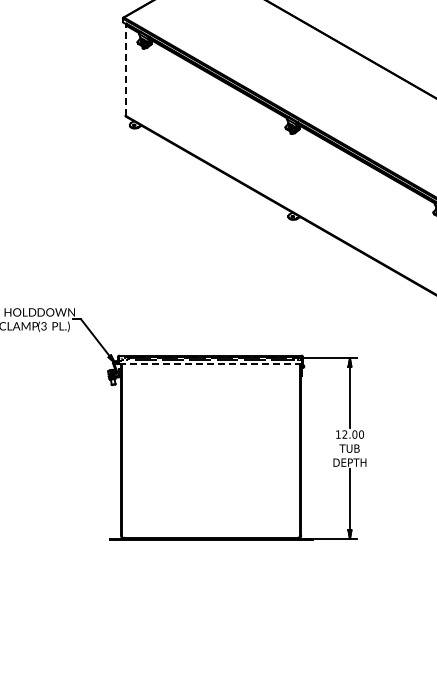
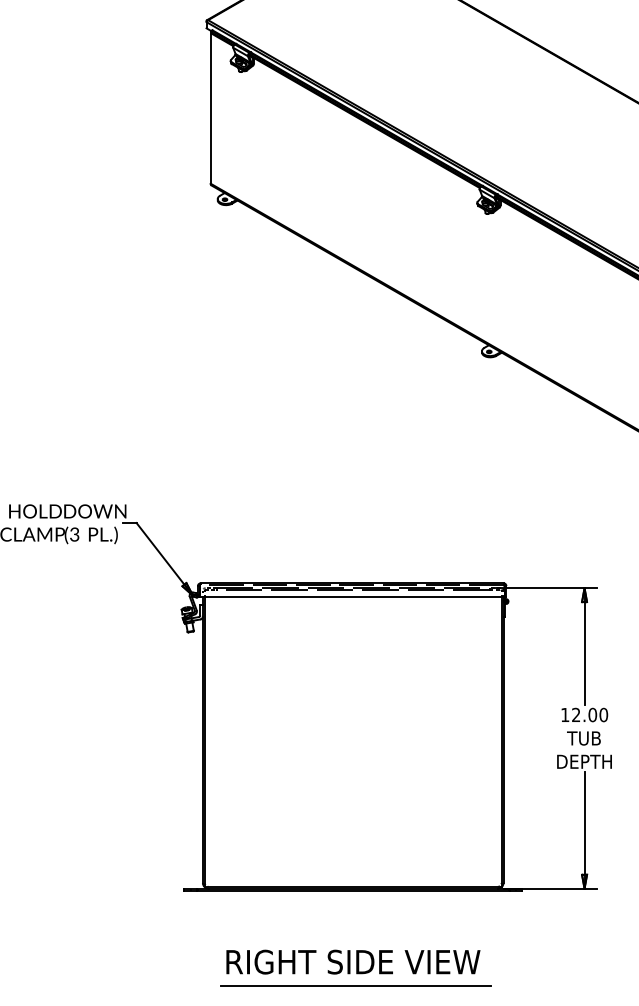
line: (125, 69) -> (210, 106), dashed -> solid
line: (210, 364) -> (352, 598), dashed -> solid
part: (212, 586) -> (355, 968), added

